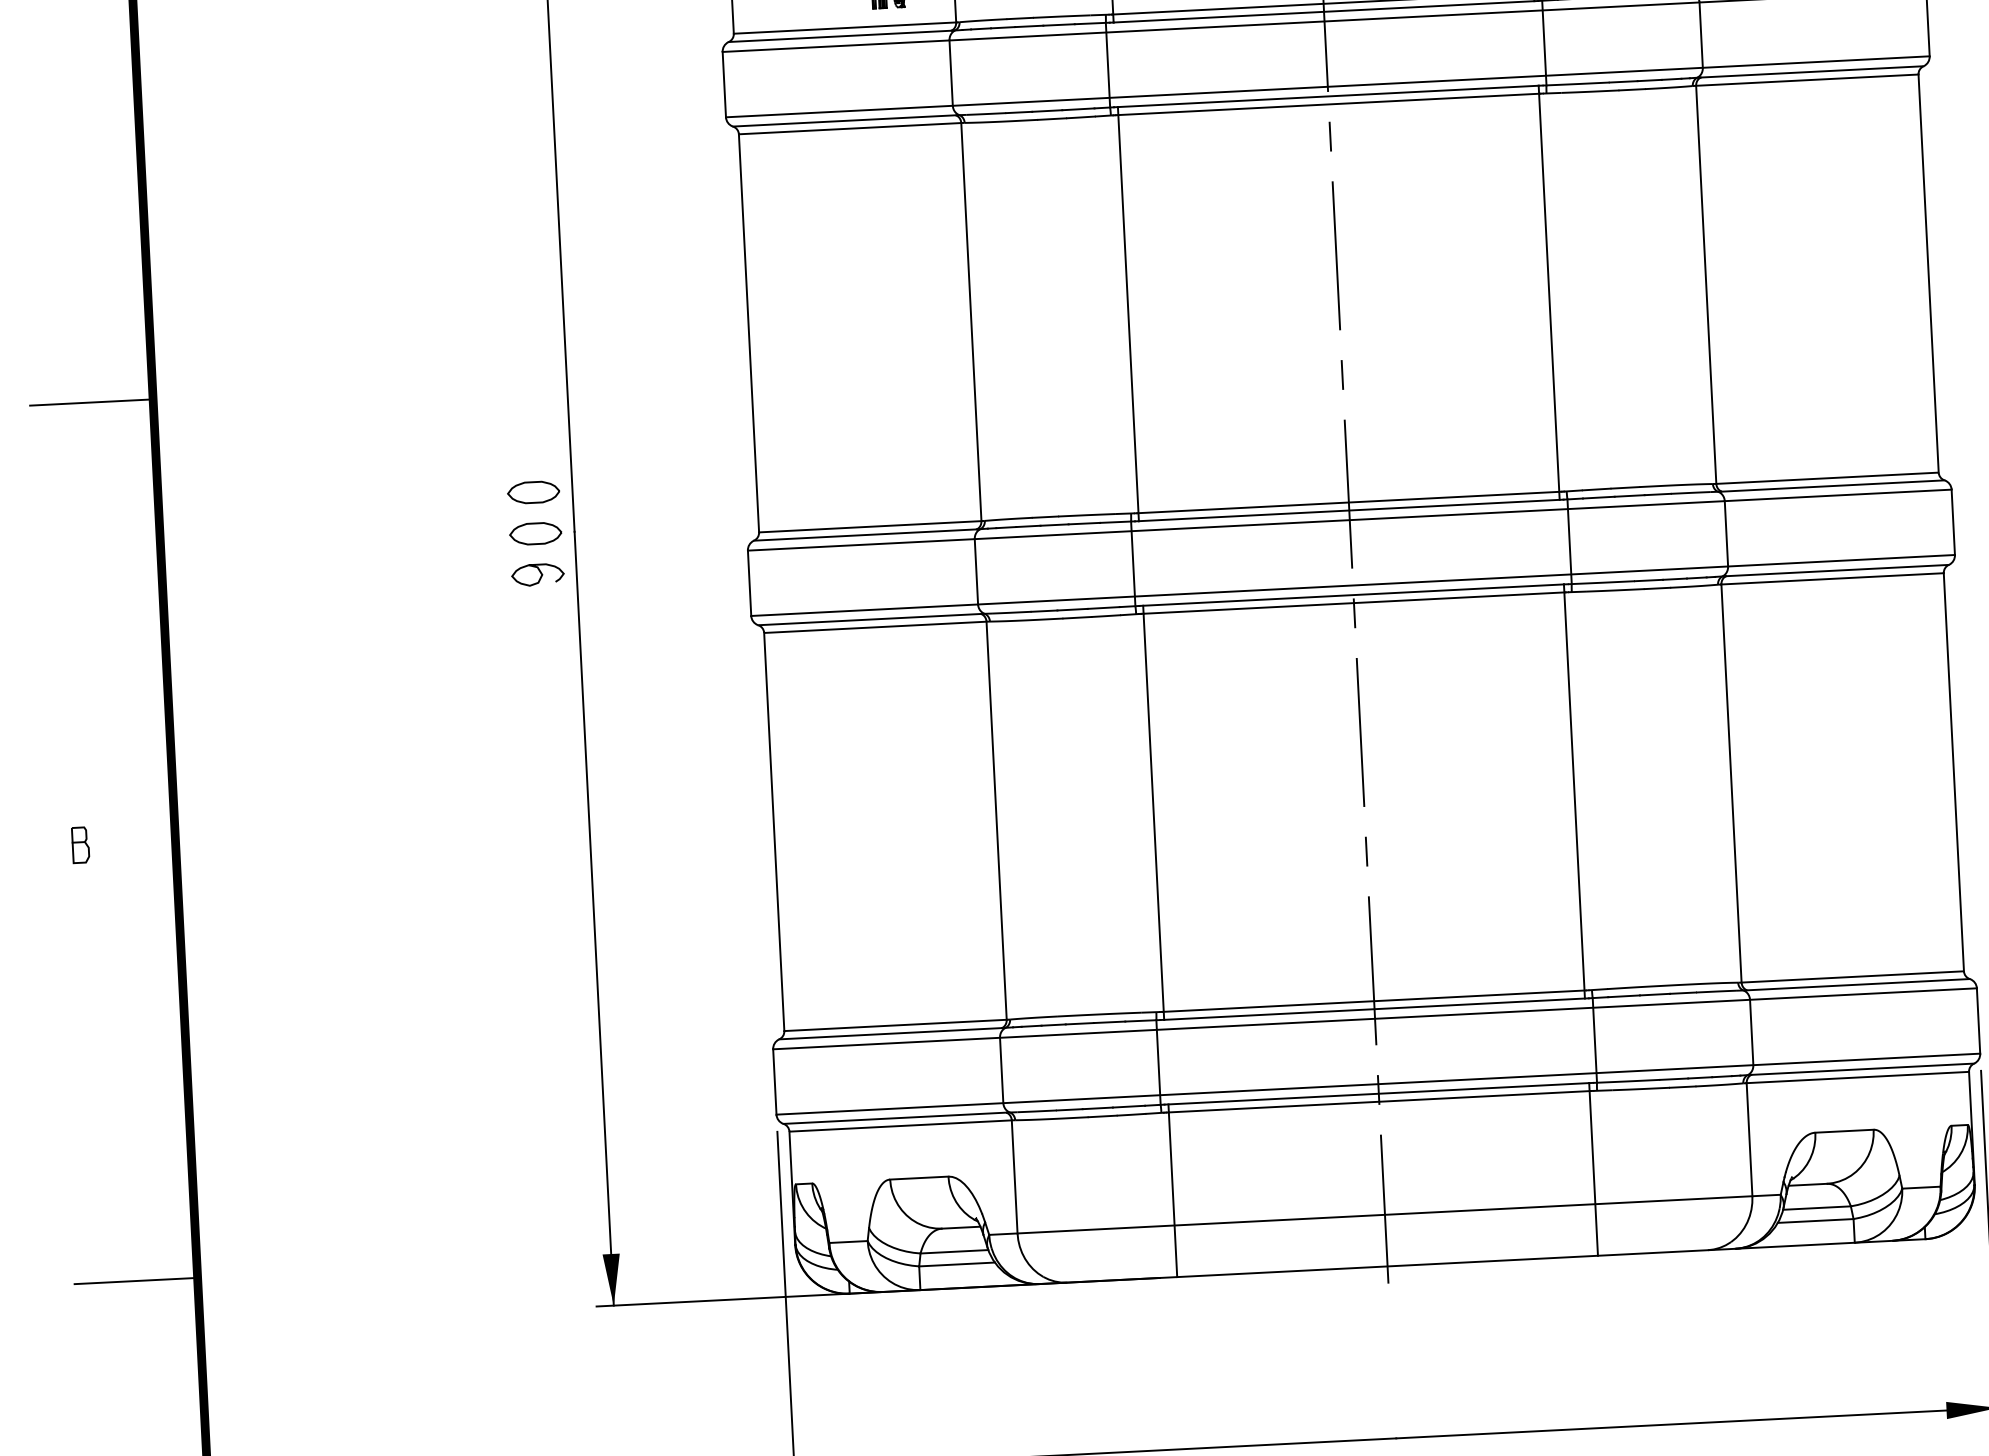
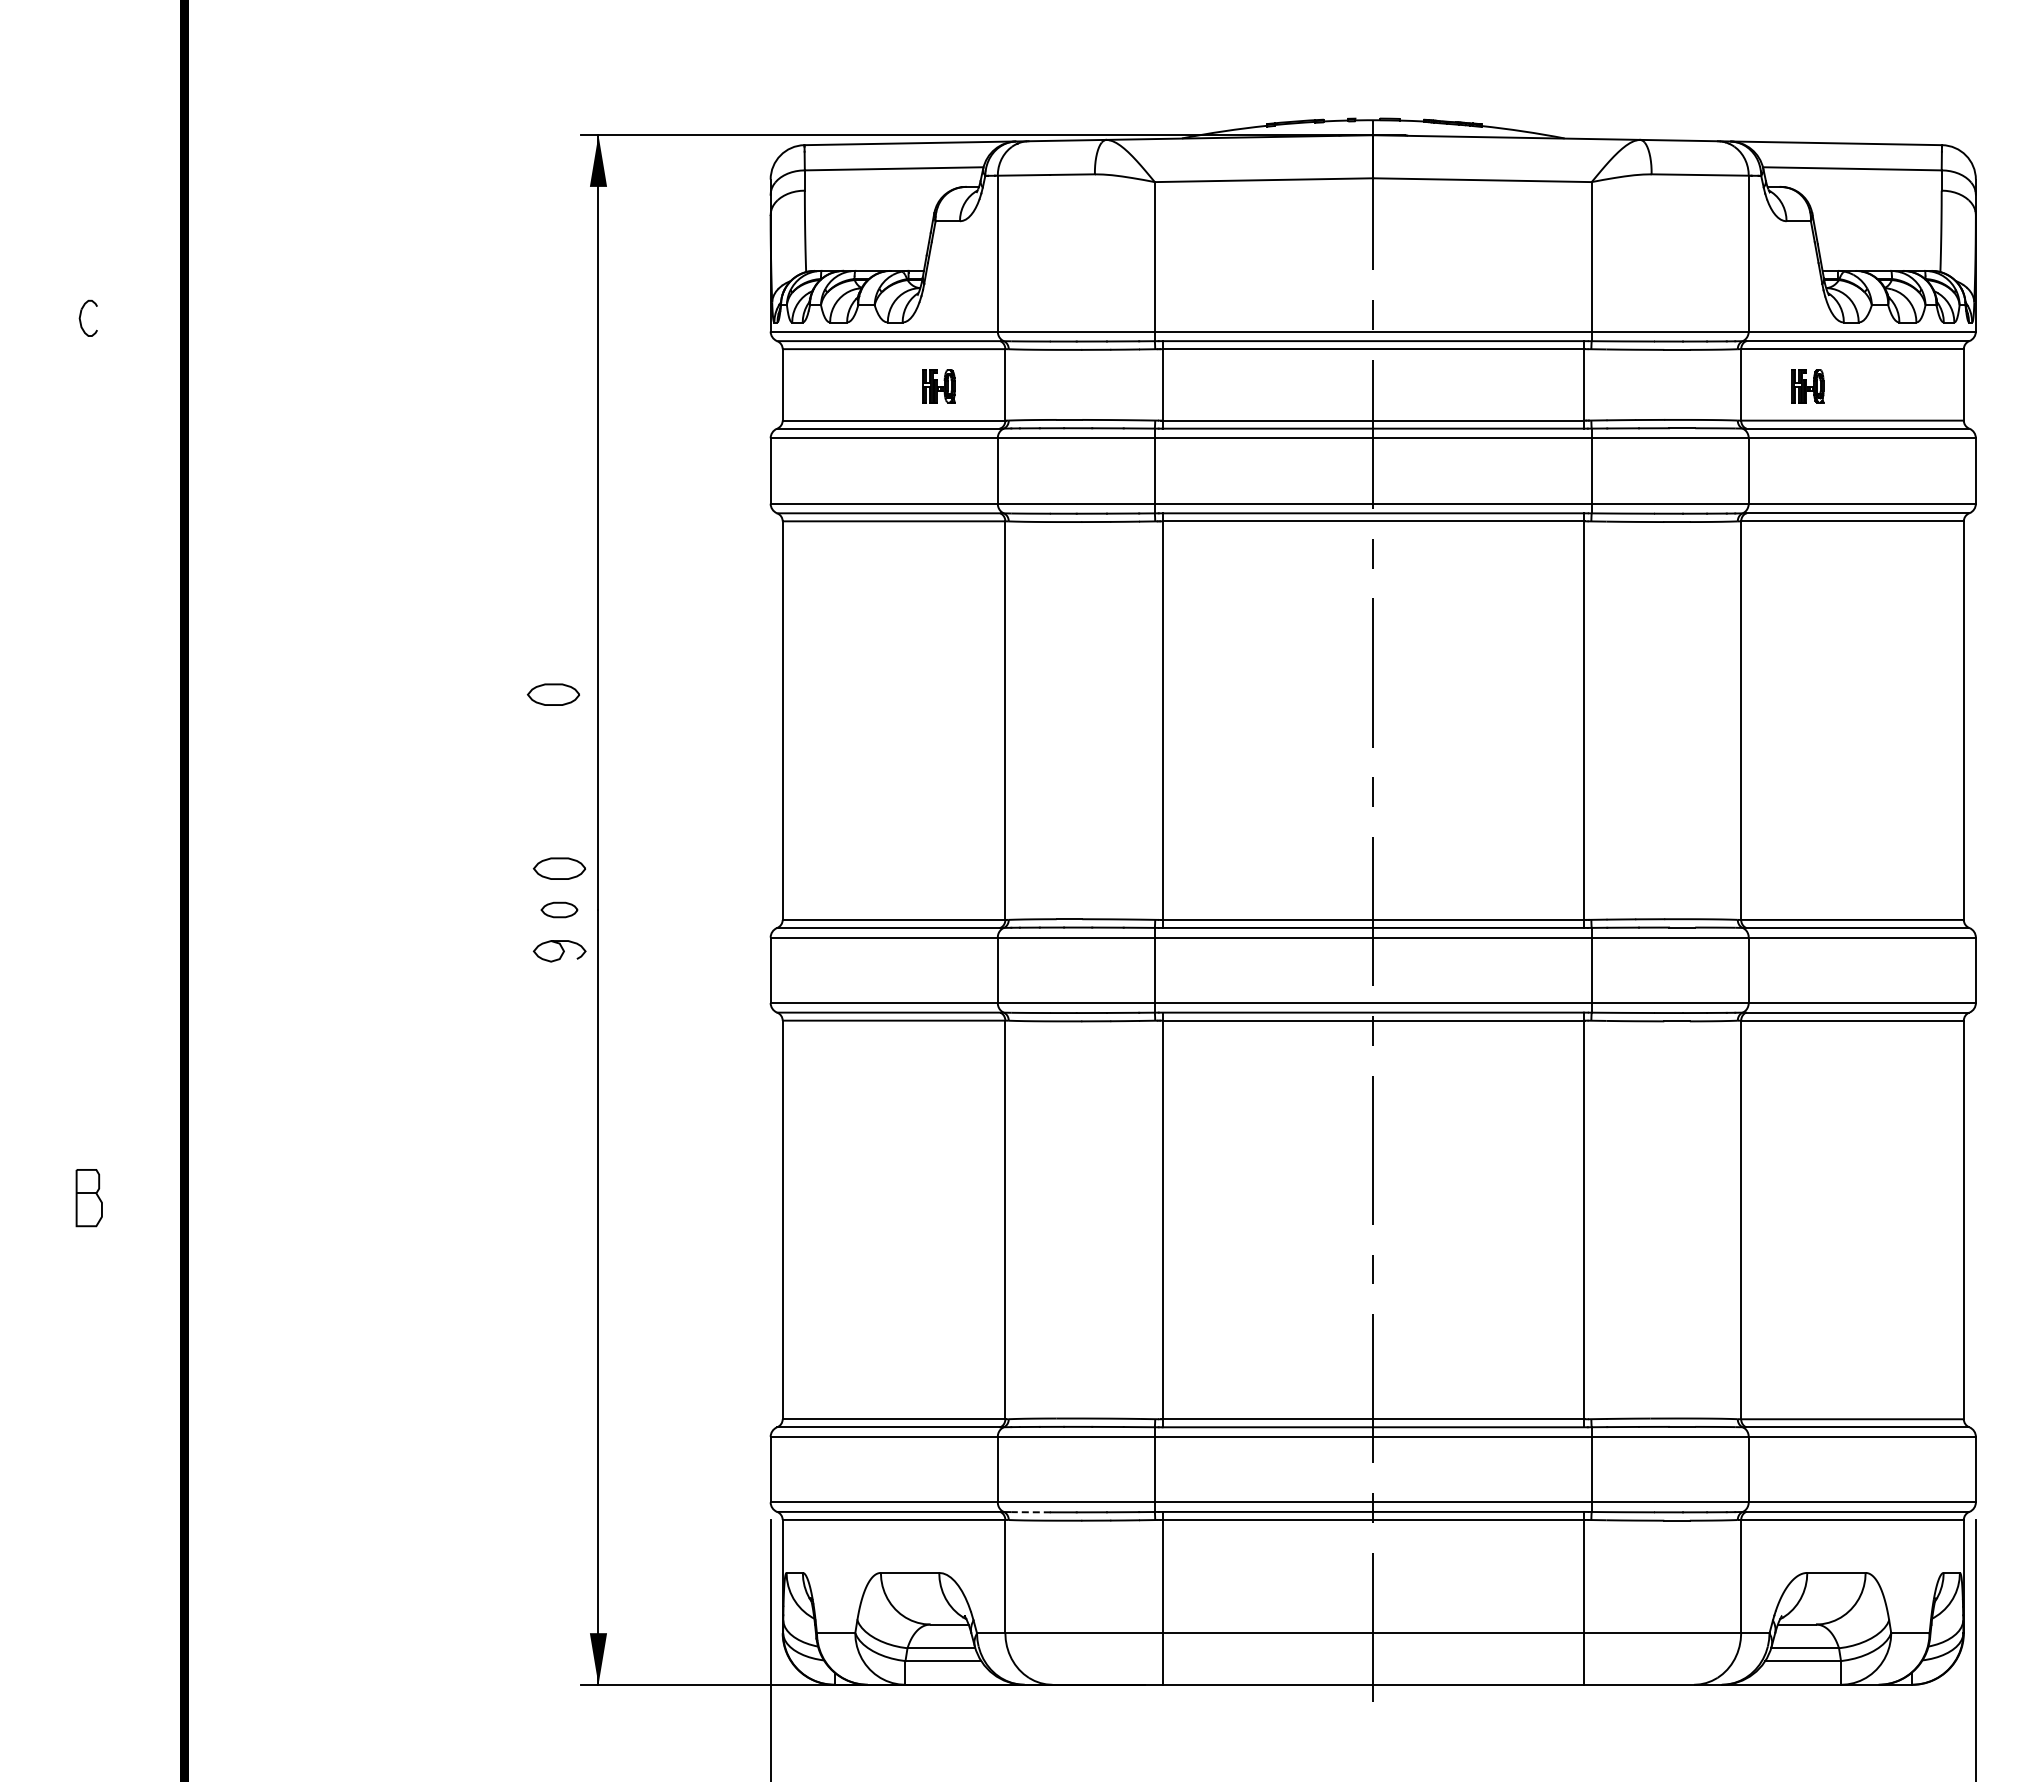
part: (517, 318) -> (552, 694), added
line: (91, 402) -> (122, 756), removed
part: (535, 533) -> (559, 909), size x0.7
part: (80, 844) -> (89, 1197), size x1.6
line: (1035, 1111) -> (1029, 1512), solid -> dashed
line: (135, 1281) -> (122, 1636), removed

